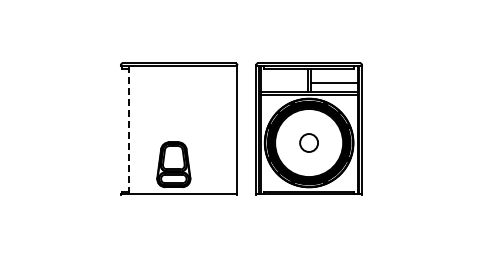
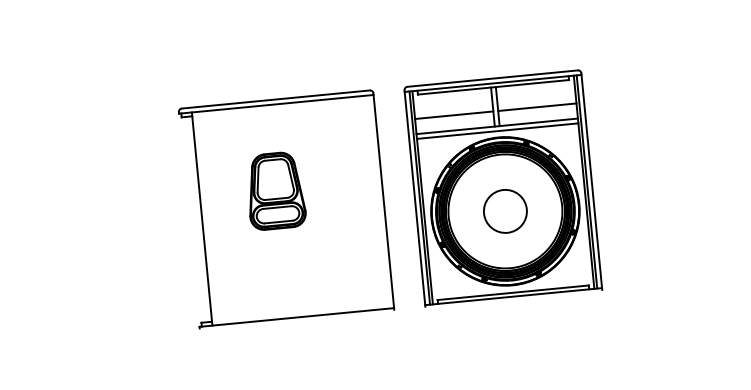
line: (283, 82) -> (452, 114), added
line: (128, 130) -> (202, 219), dashed -> solid
circle: (308, 142) -> (504, 210), size x1.43
part: (173, 164) -> (275, 190), moved

